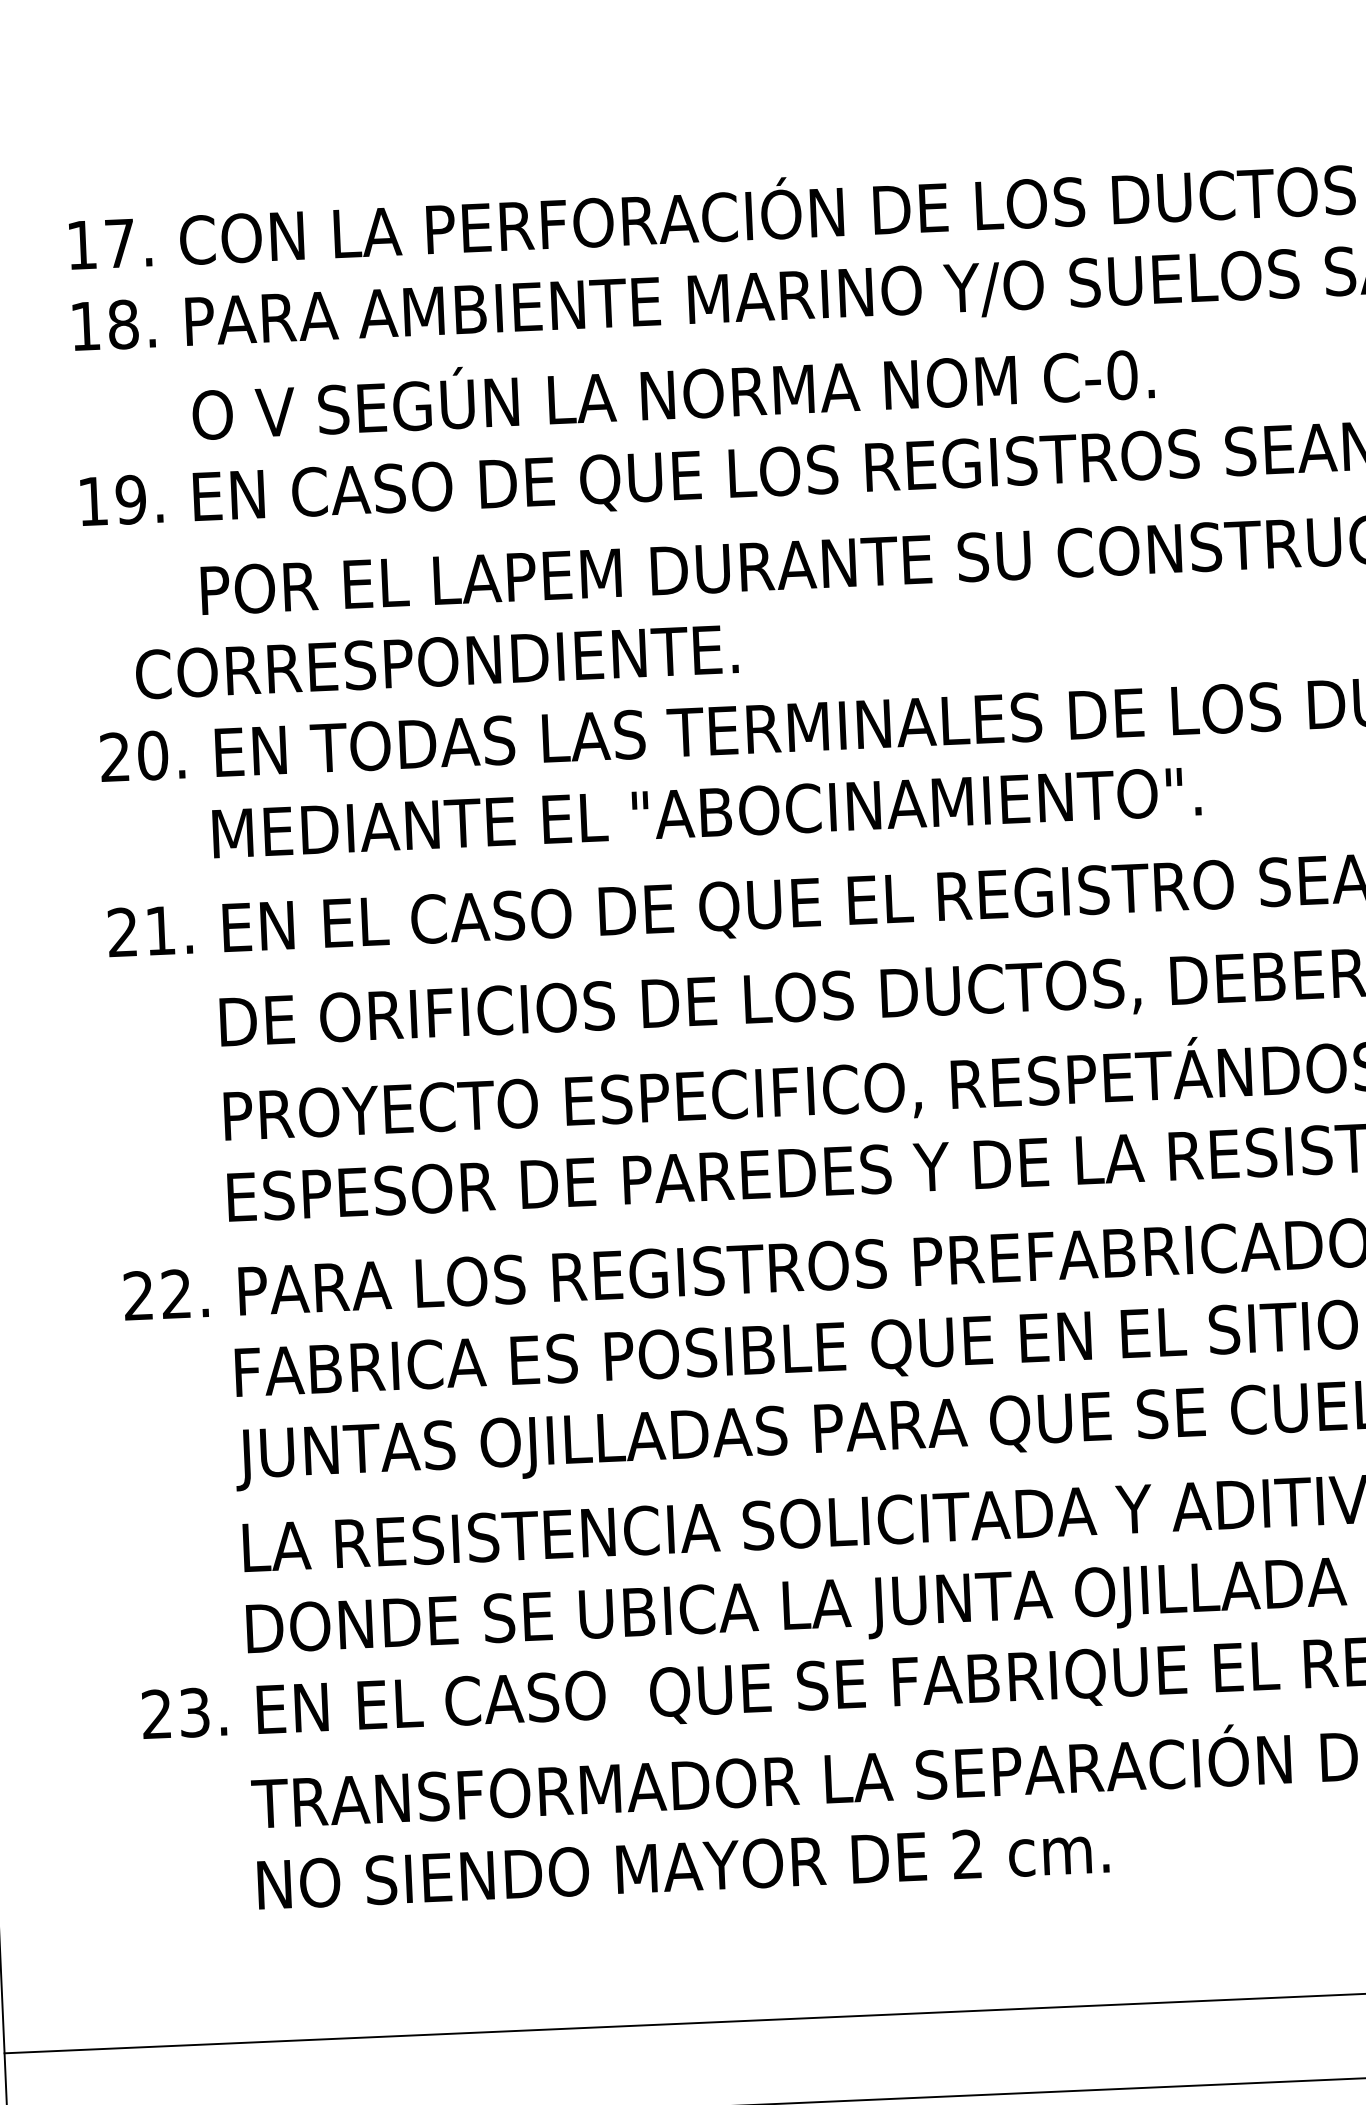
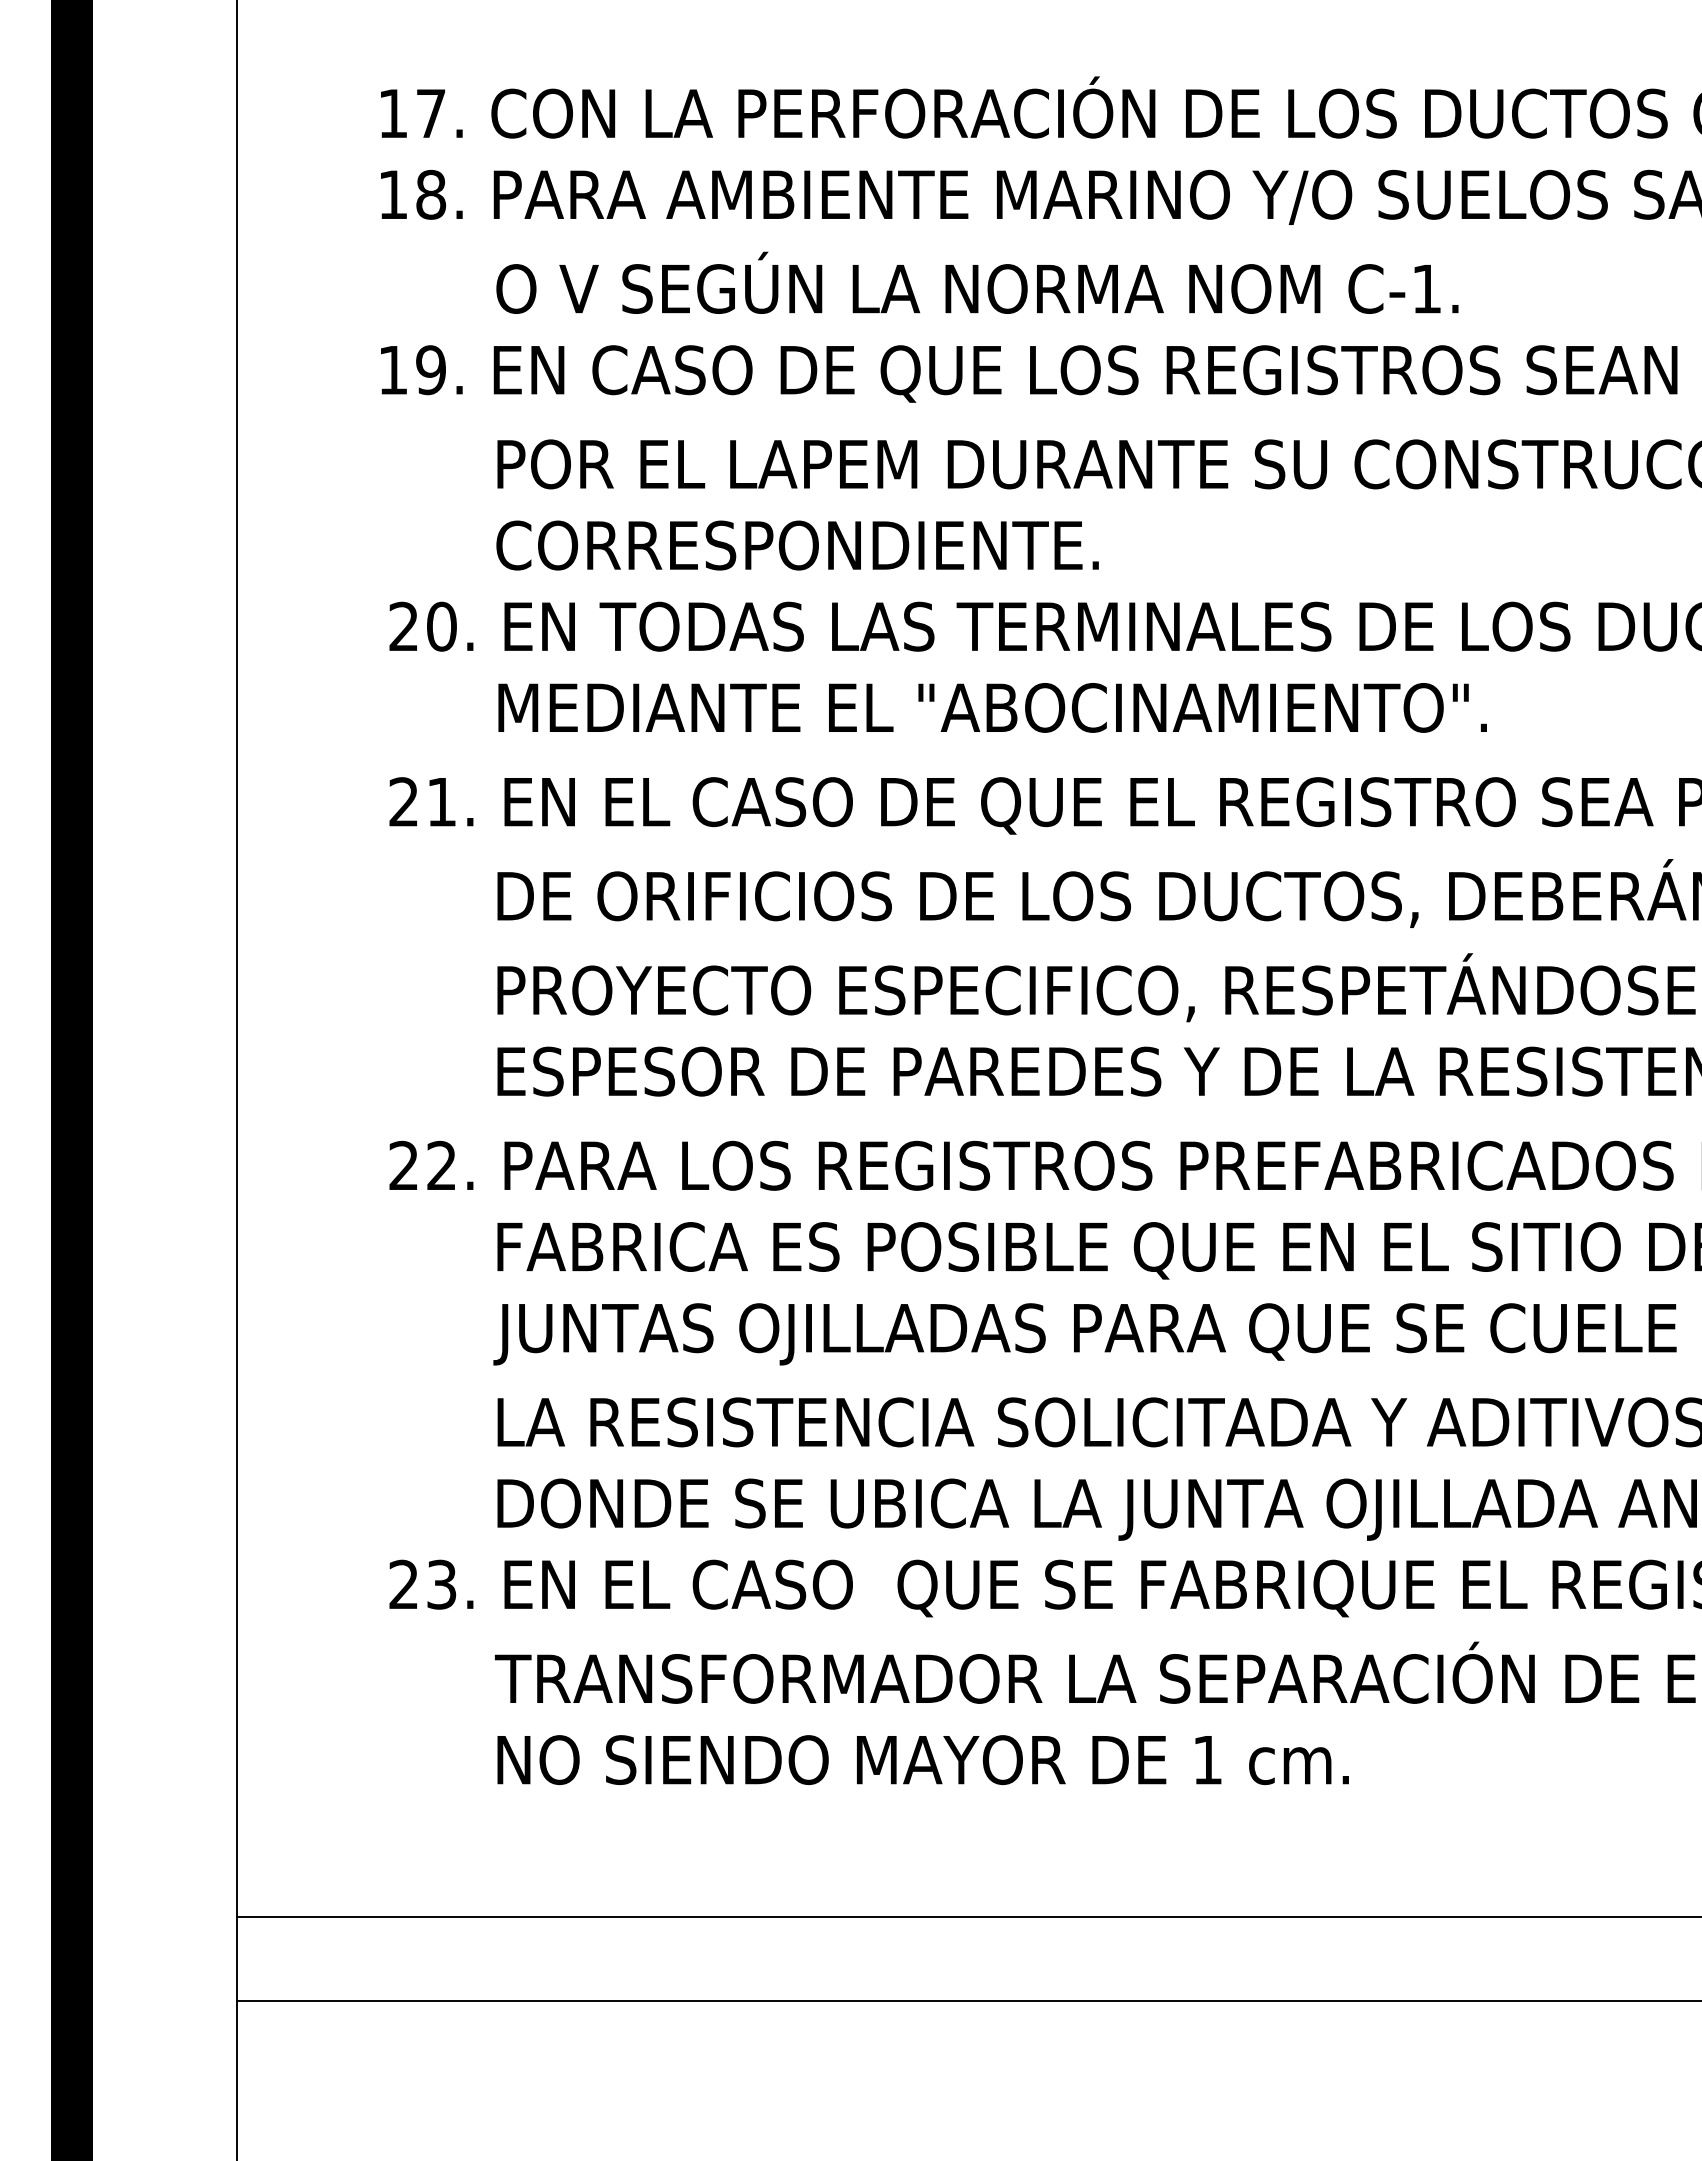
text: (1121, 374) -> (1426, 288), C-0. -> C-1.
text: (436, 661) -> (797, 545), moved
text: (967, 1853) -> (1207, 1759), 2 -> 1

